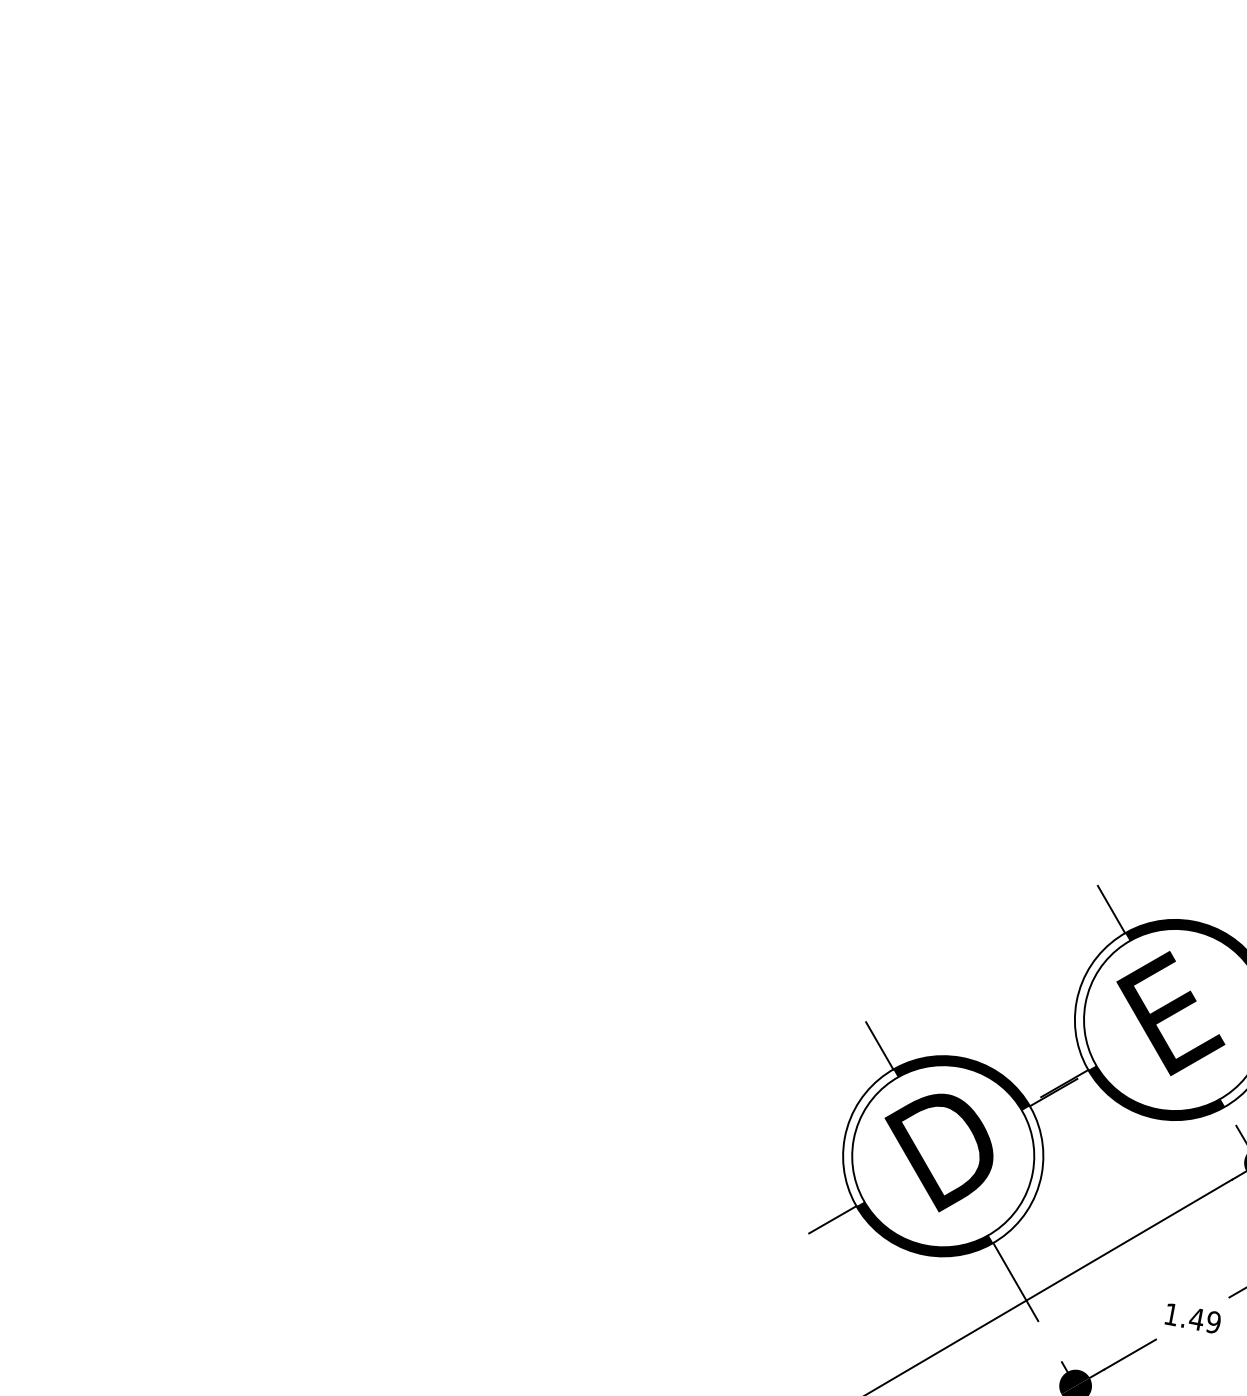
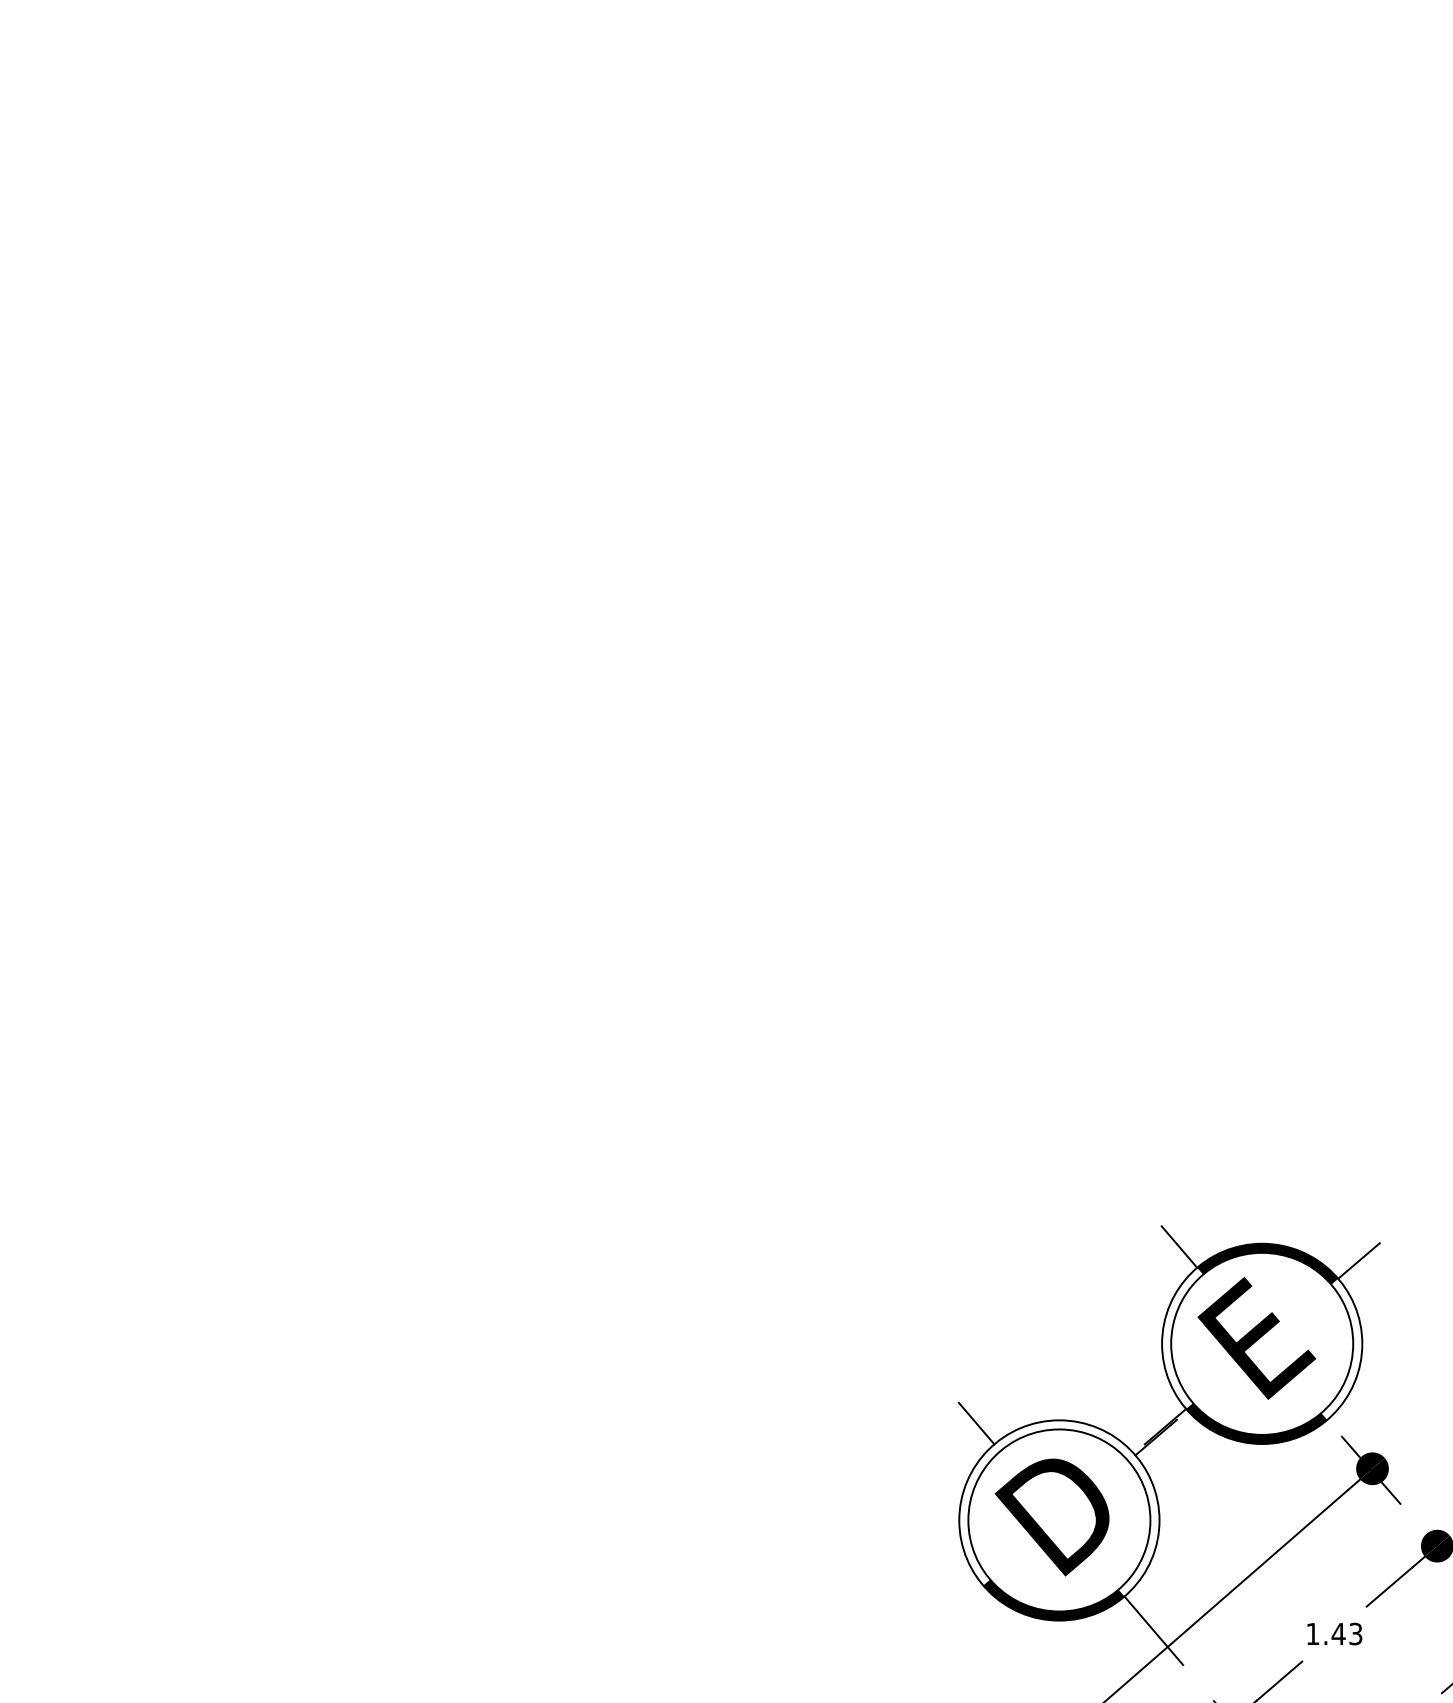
fill: (962, 1078) -> (1064, 1440), removed
line: (832, 1219) -> (962, 1602), removed
text: (1213, 1321) -> (1355, 1633), 1.49 -> 1.43

